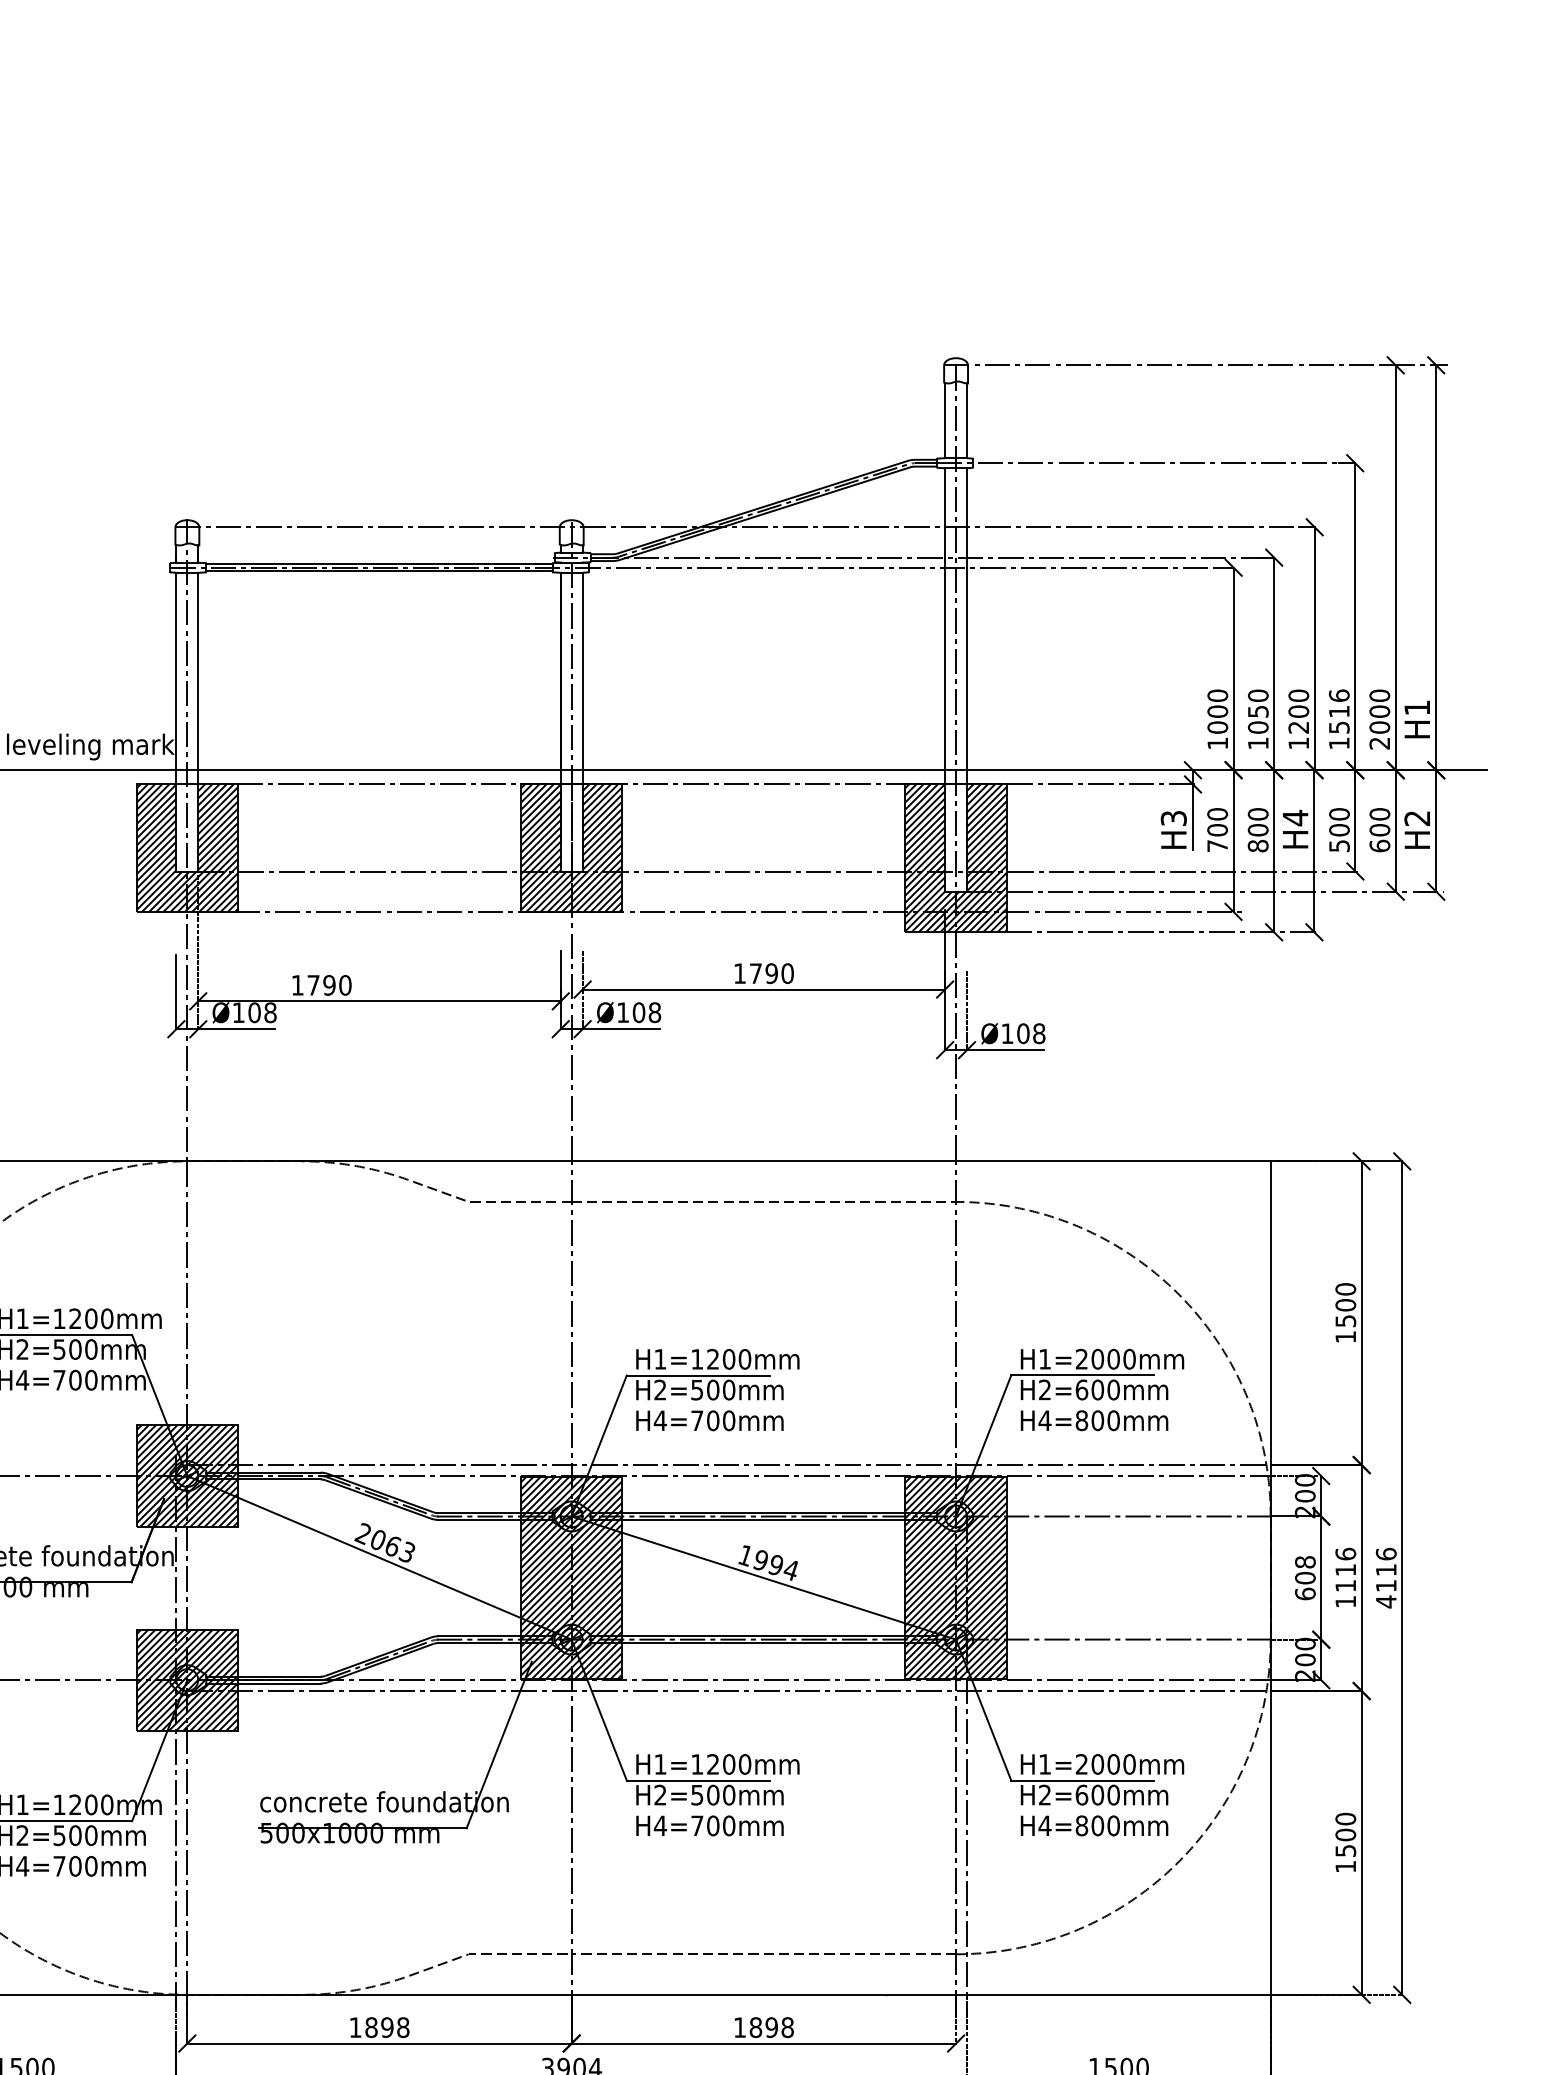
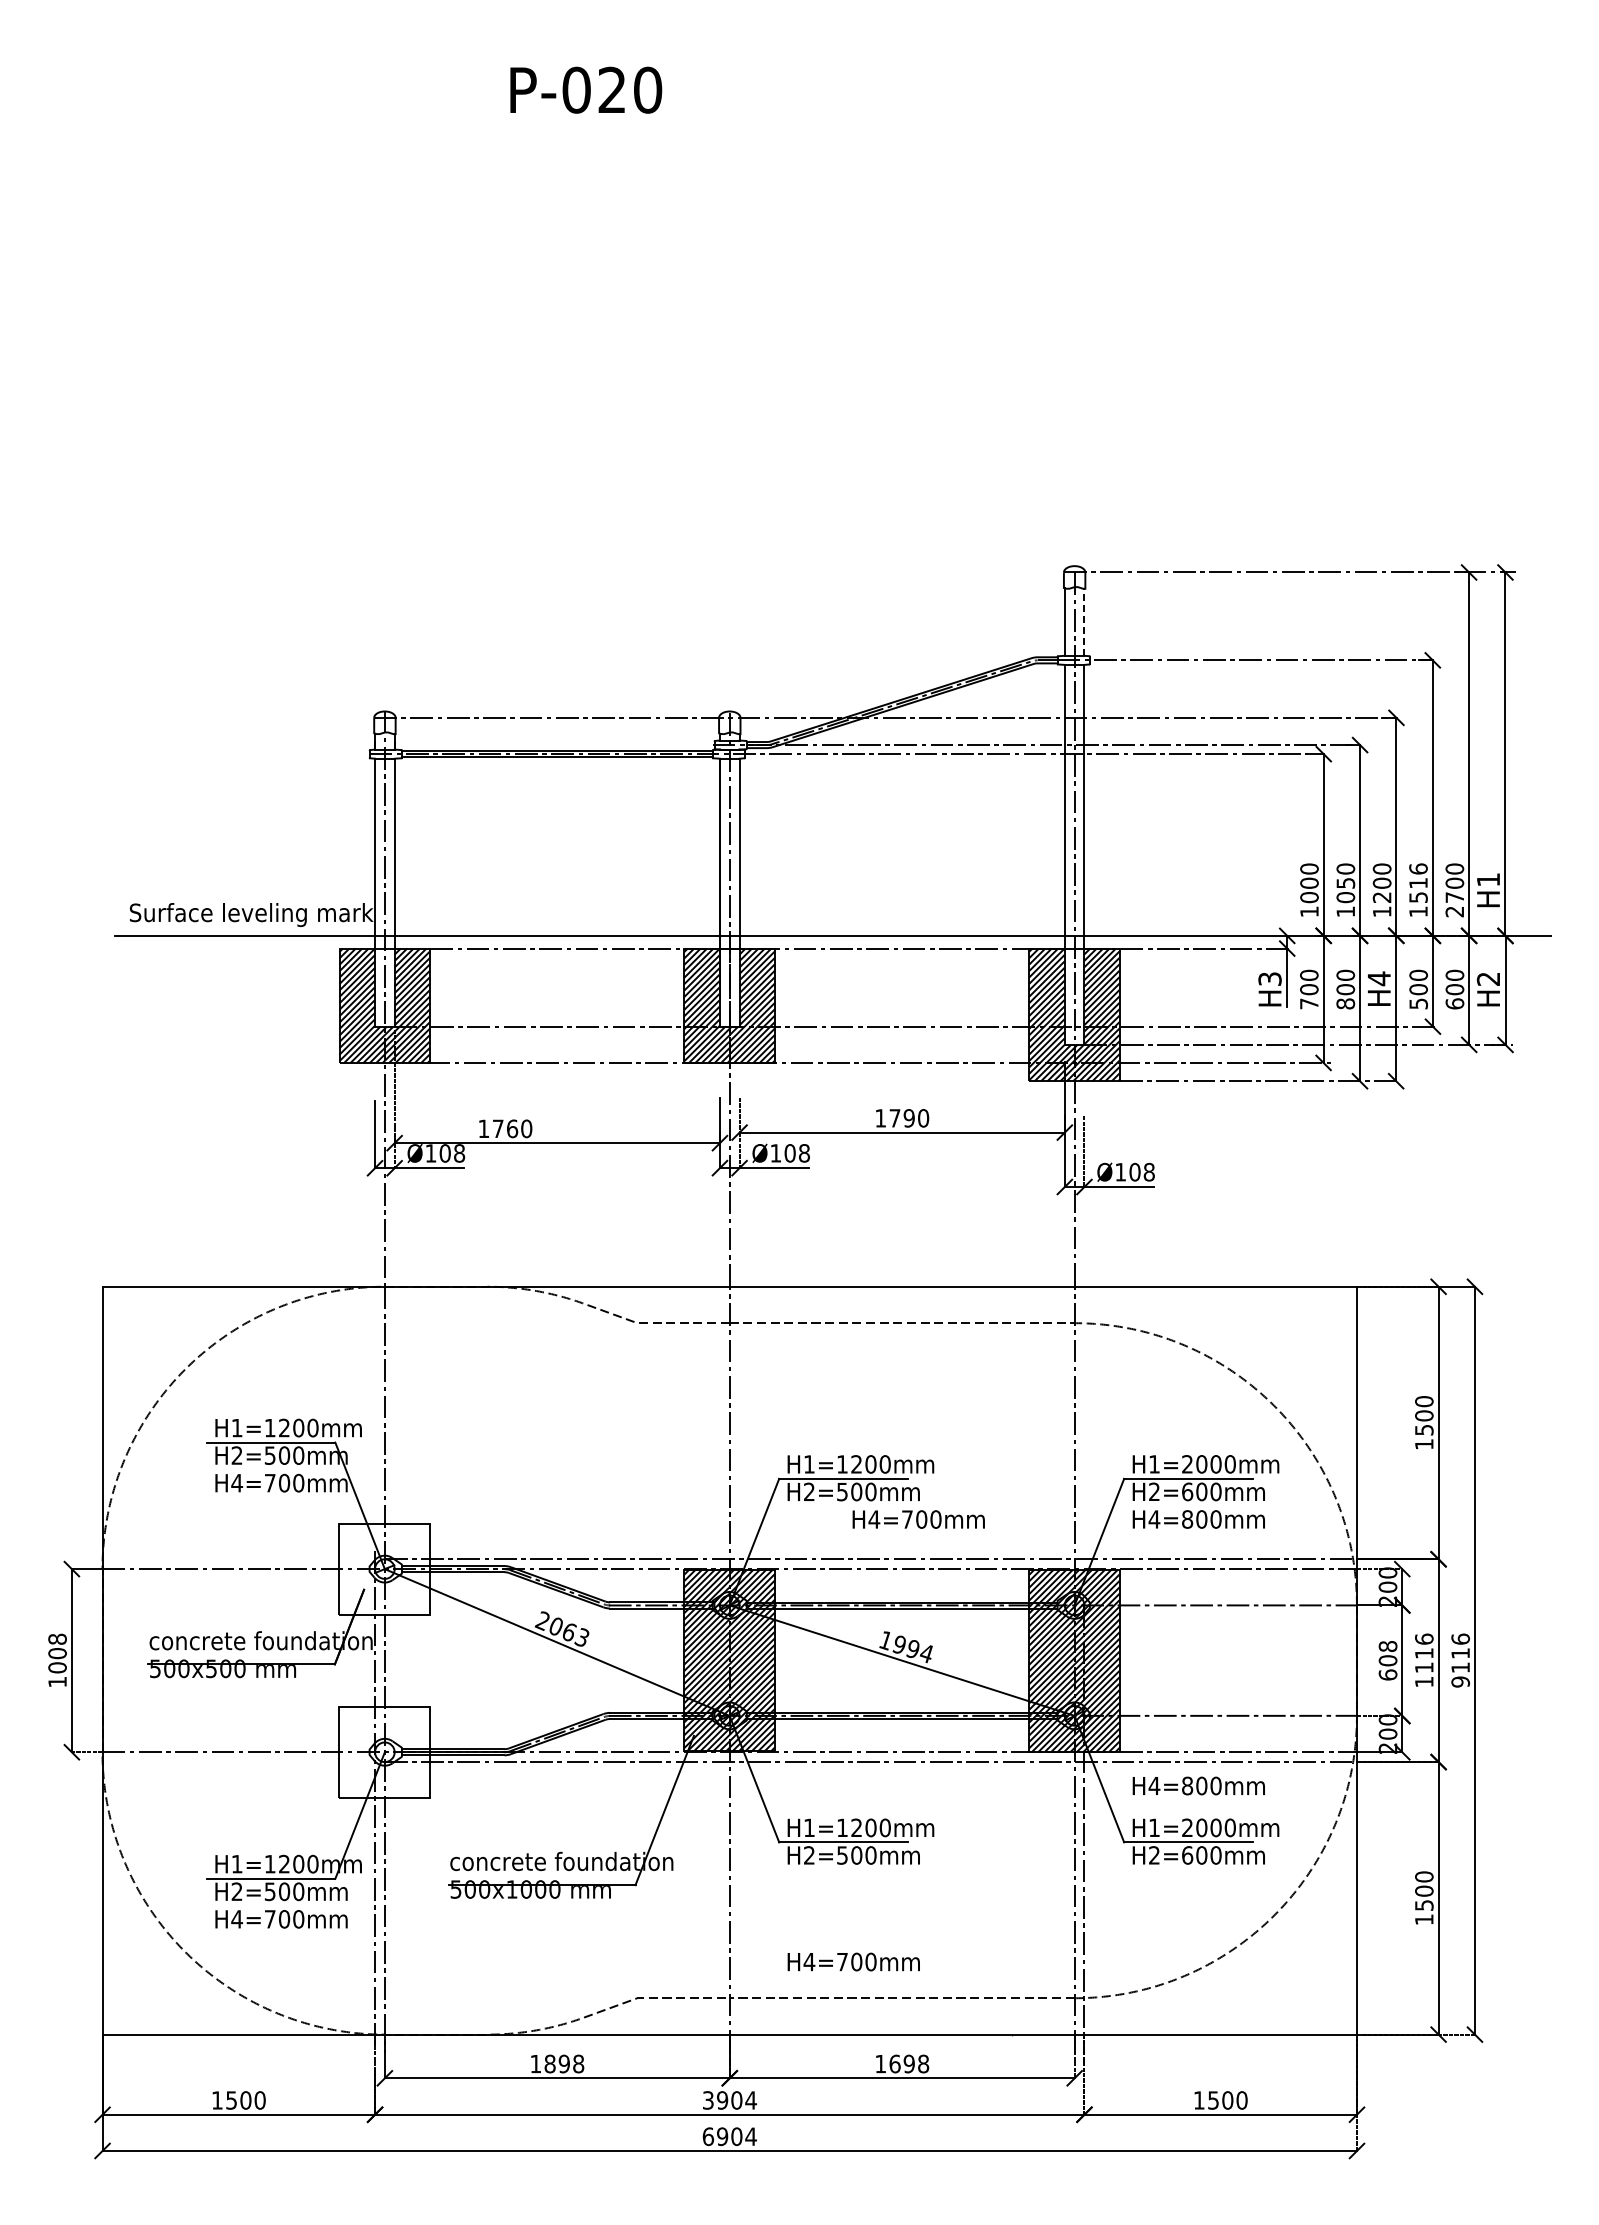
line: (967, 419) -> (1084, 621), solid -> dashed
text: (1379, 727) -> (1454, 897), 2000 -> 2700
text: (329, 984) -> (512, 1128), 1790 -> 1760
text: (709, 1420) -> (918, 1519), moved
hatch: (186, 1475) -> (384, 1568), removed
text: (1386, 1601) -> (1460, 1681), 4116 -> 9116
hatch: (186, 1679) -> (384, 1751), removed
text: (709, 1825) -> (853, 1961), moved
text: (1094, 1825) -> (1198, 1785), moved
text: (755, 2027) -> (894, 2063), 1898 -> 1698

